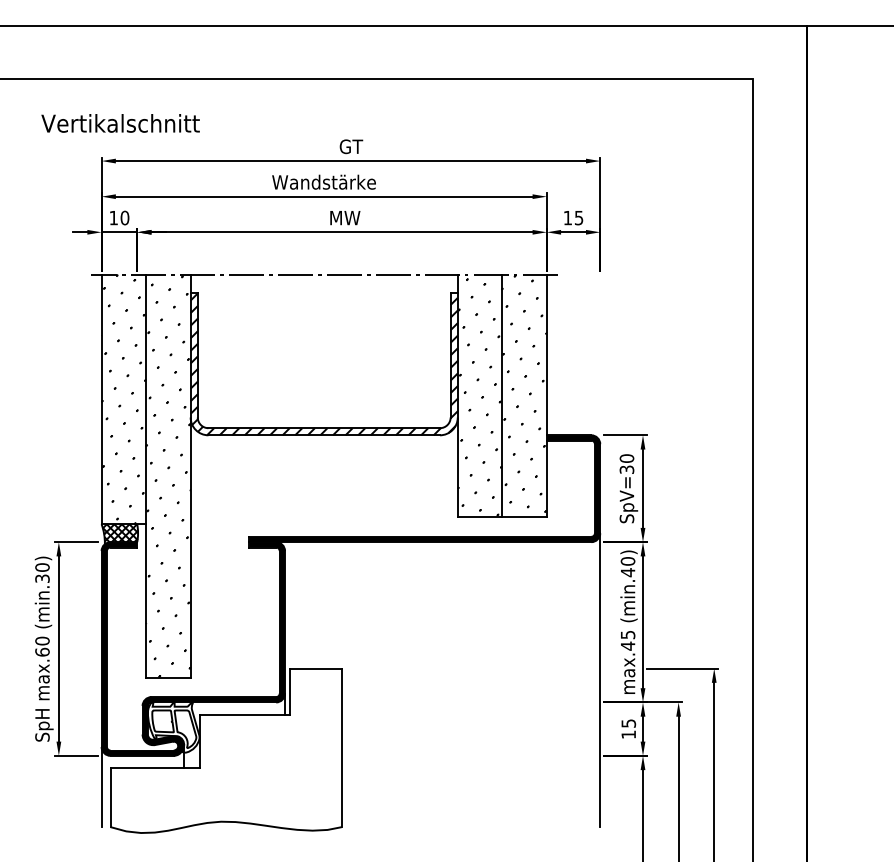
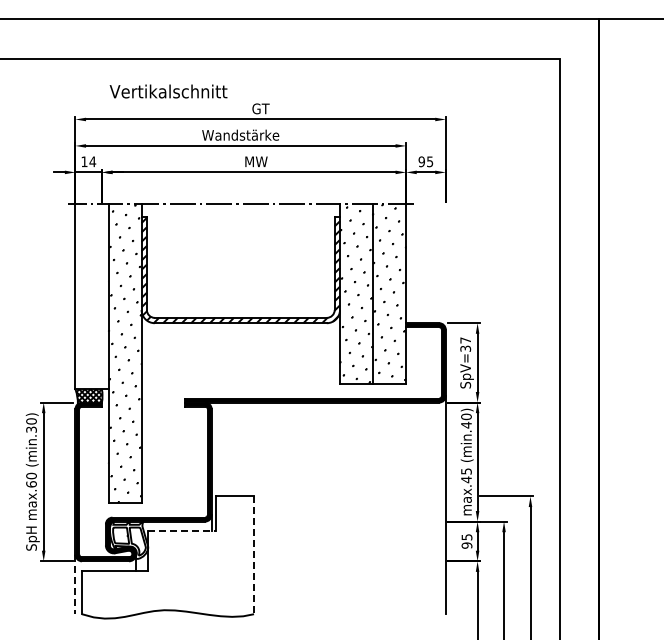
text: (120, 123) -> (168, 91), moved
text: (124, 217) -> (92, 161), 10 -> 14
text: (567, 217) -> (421, 161), 15 -> 95
hatch: (123, 399) -> (91, 296), removed
text: (626, 458) -> (465, 340), SpV=30 -> SpV=37
line: (244, 714) -> (181, 530), solid -> dashed
text: (628, 734) -> (466, 545), 15 -> 95
line: (342, 748) -> (254, 555), solid -> dashed
line: (101, 787) -> (75, 584), solid -> dashed

